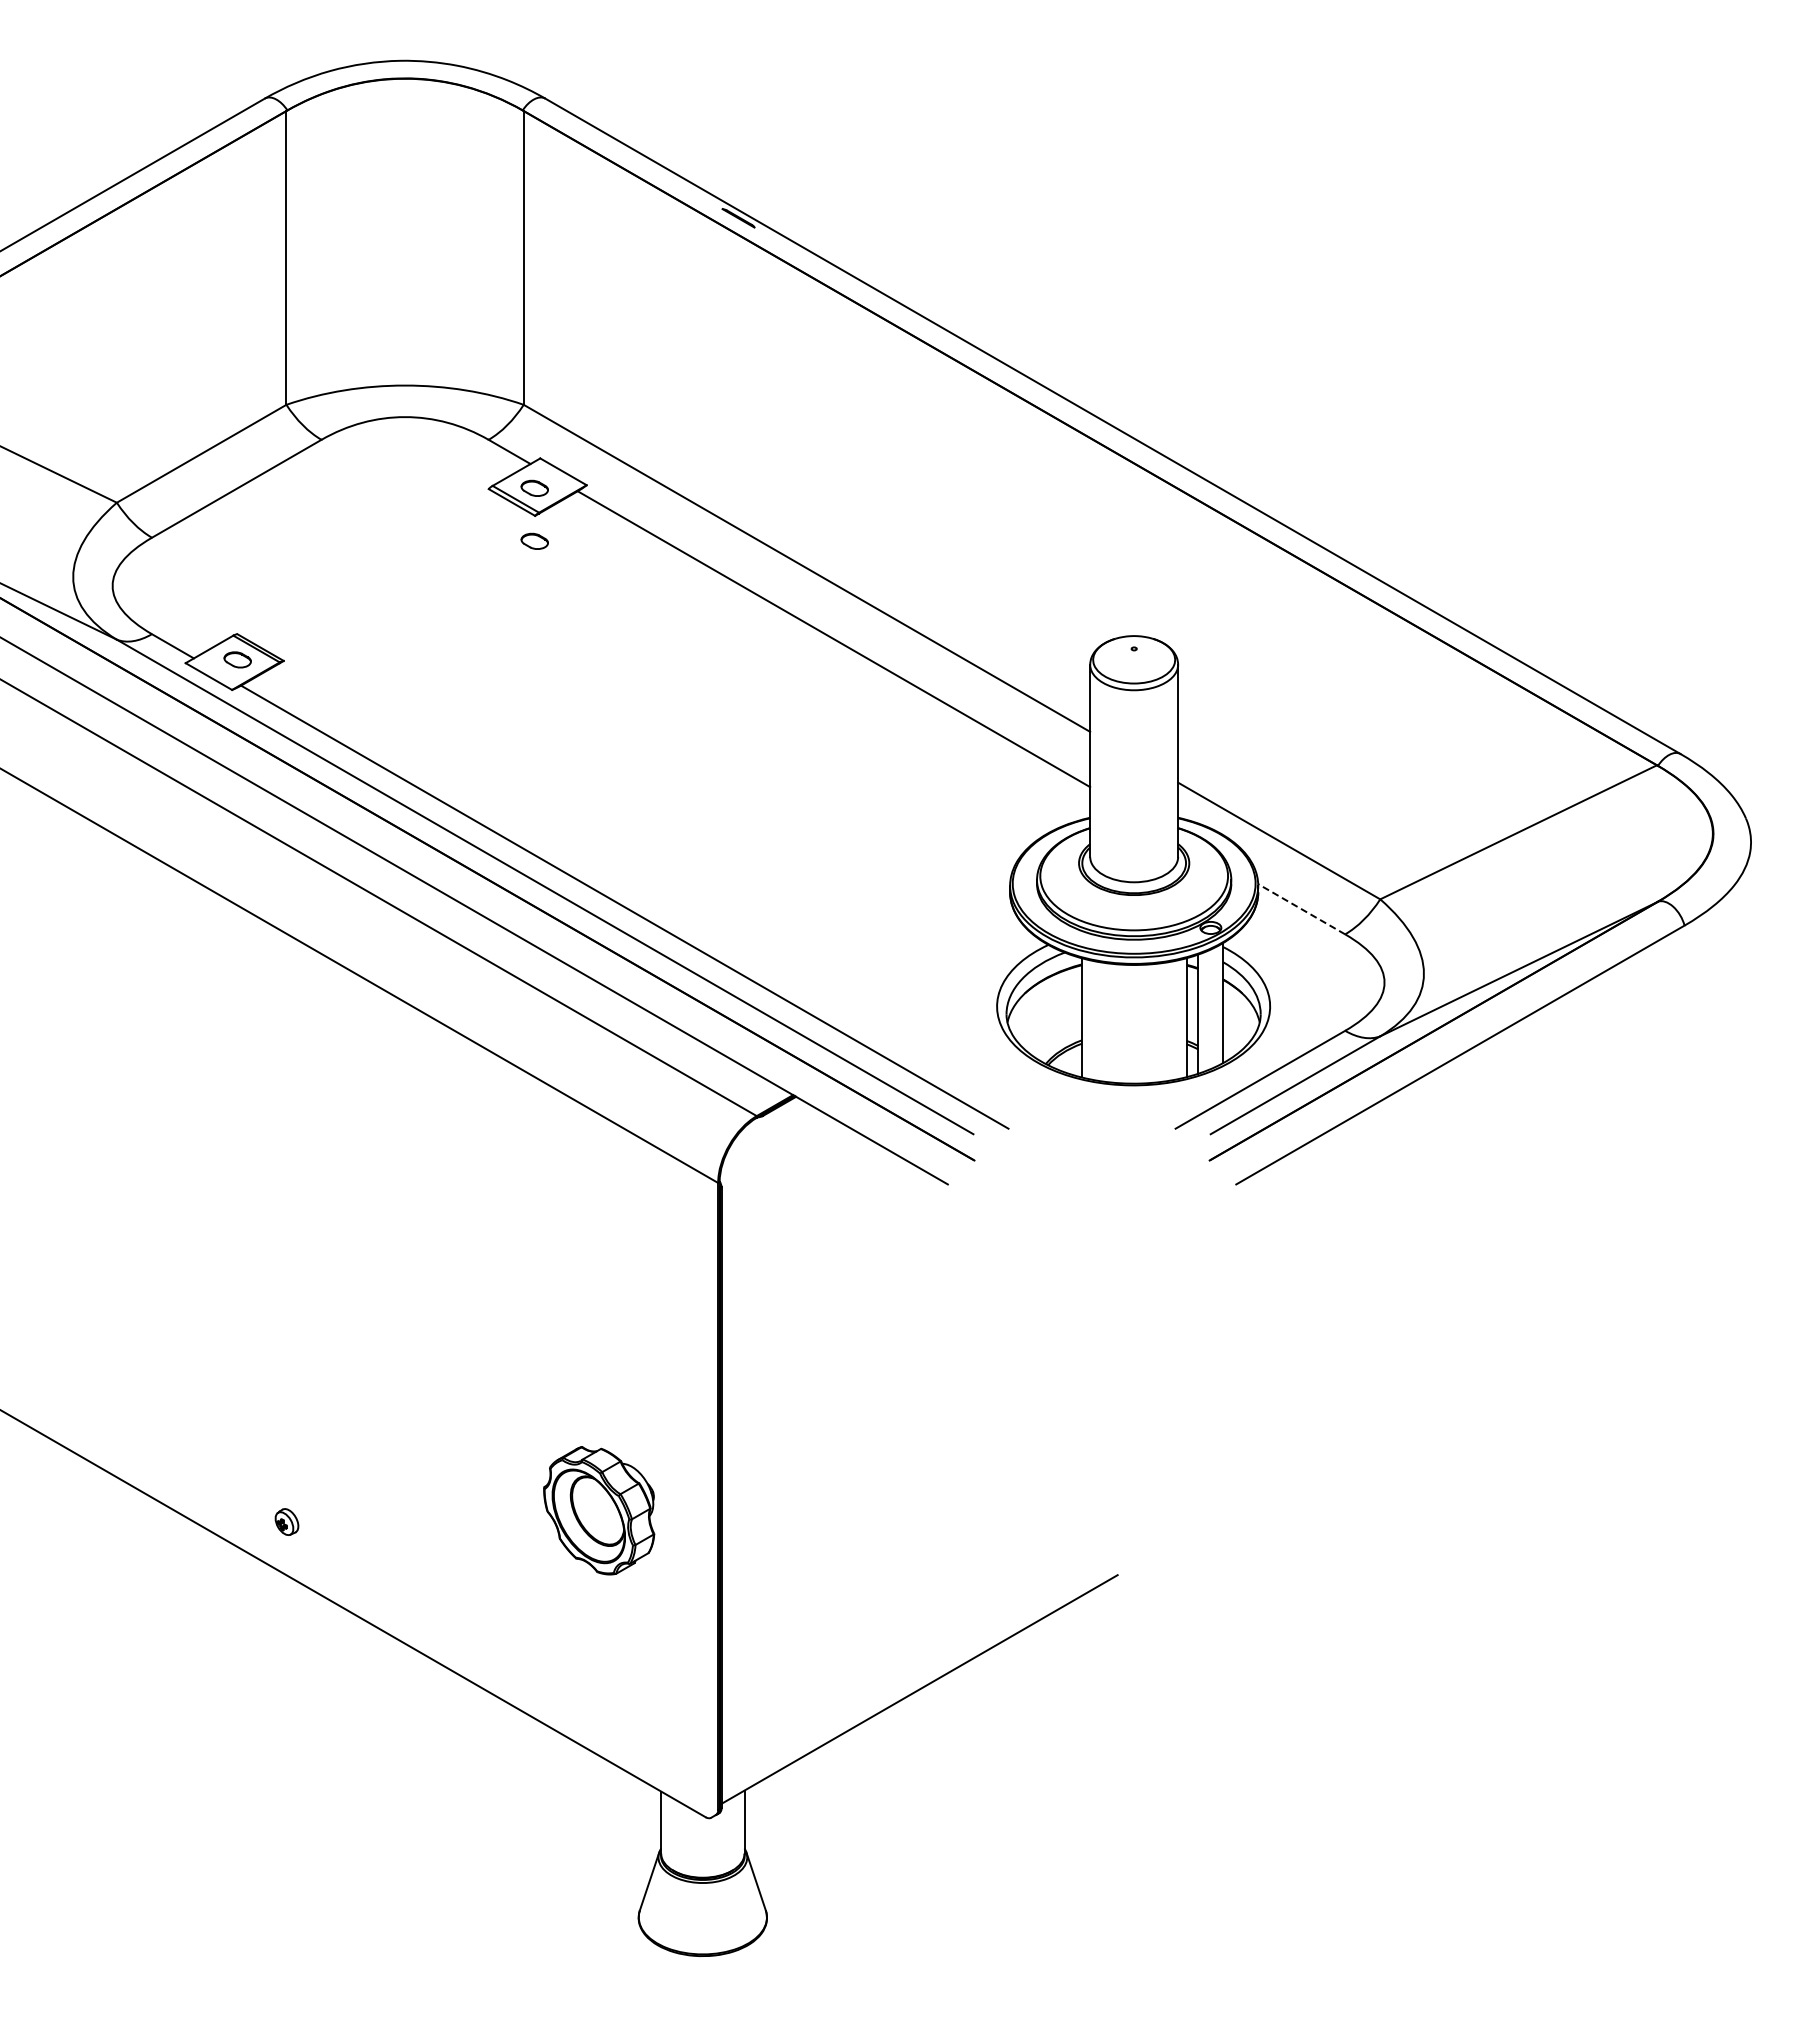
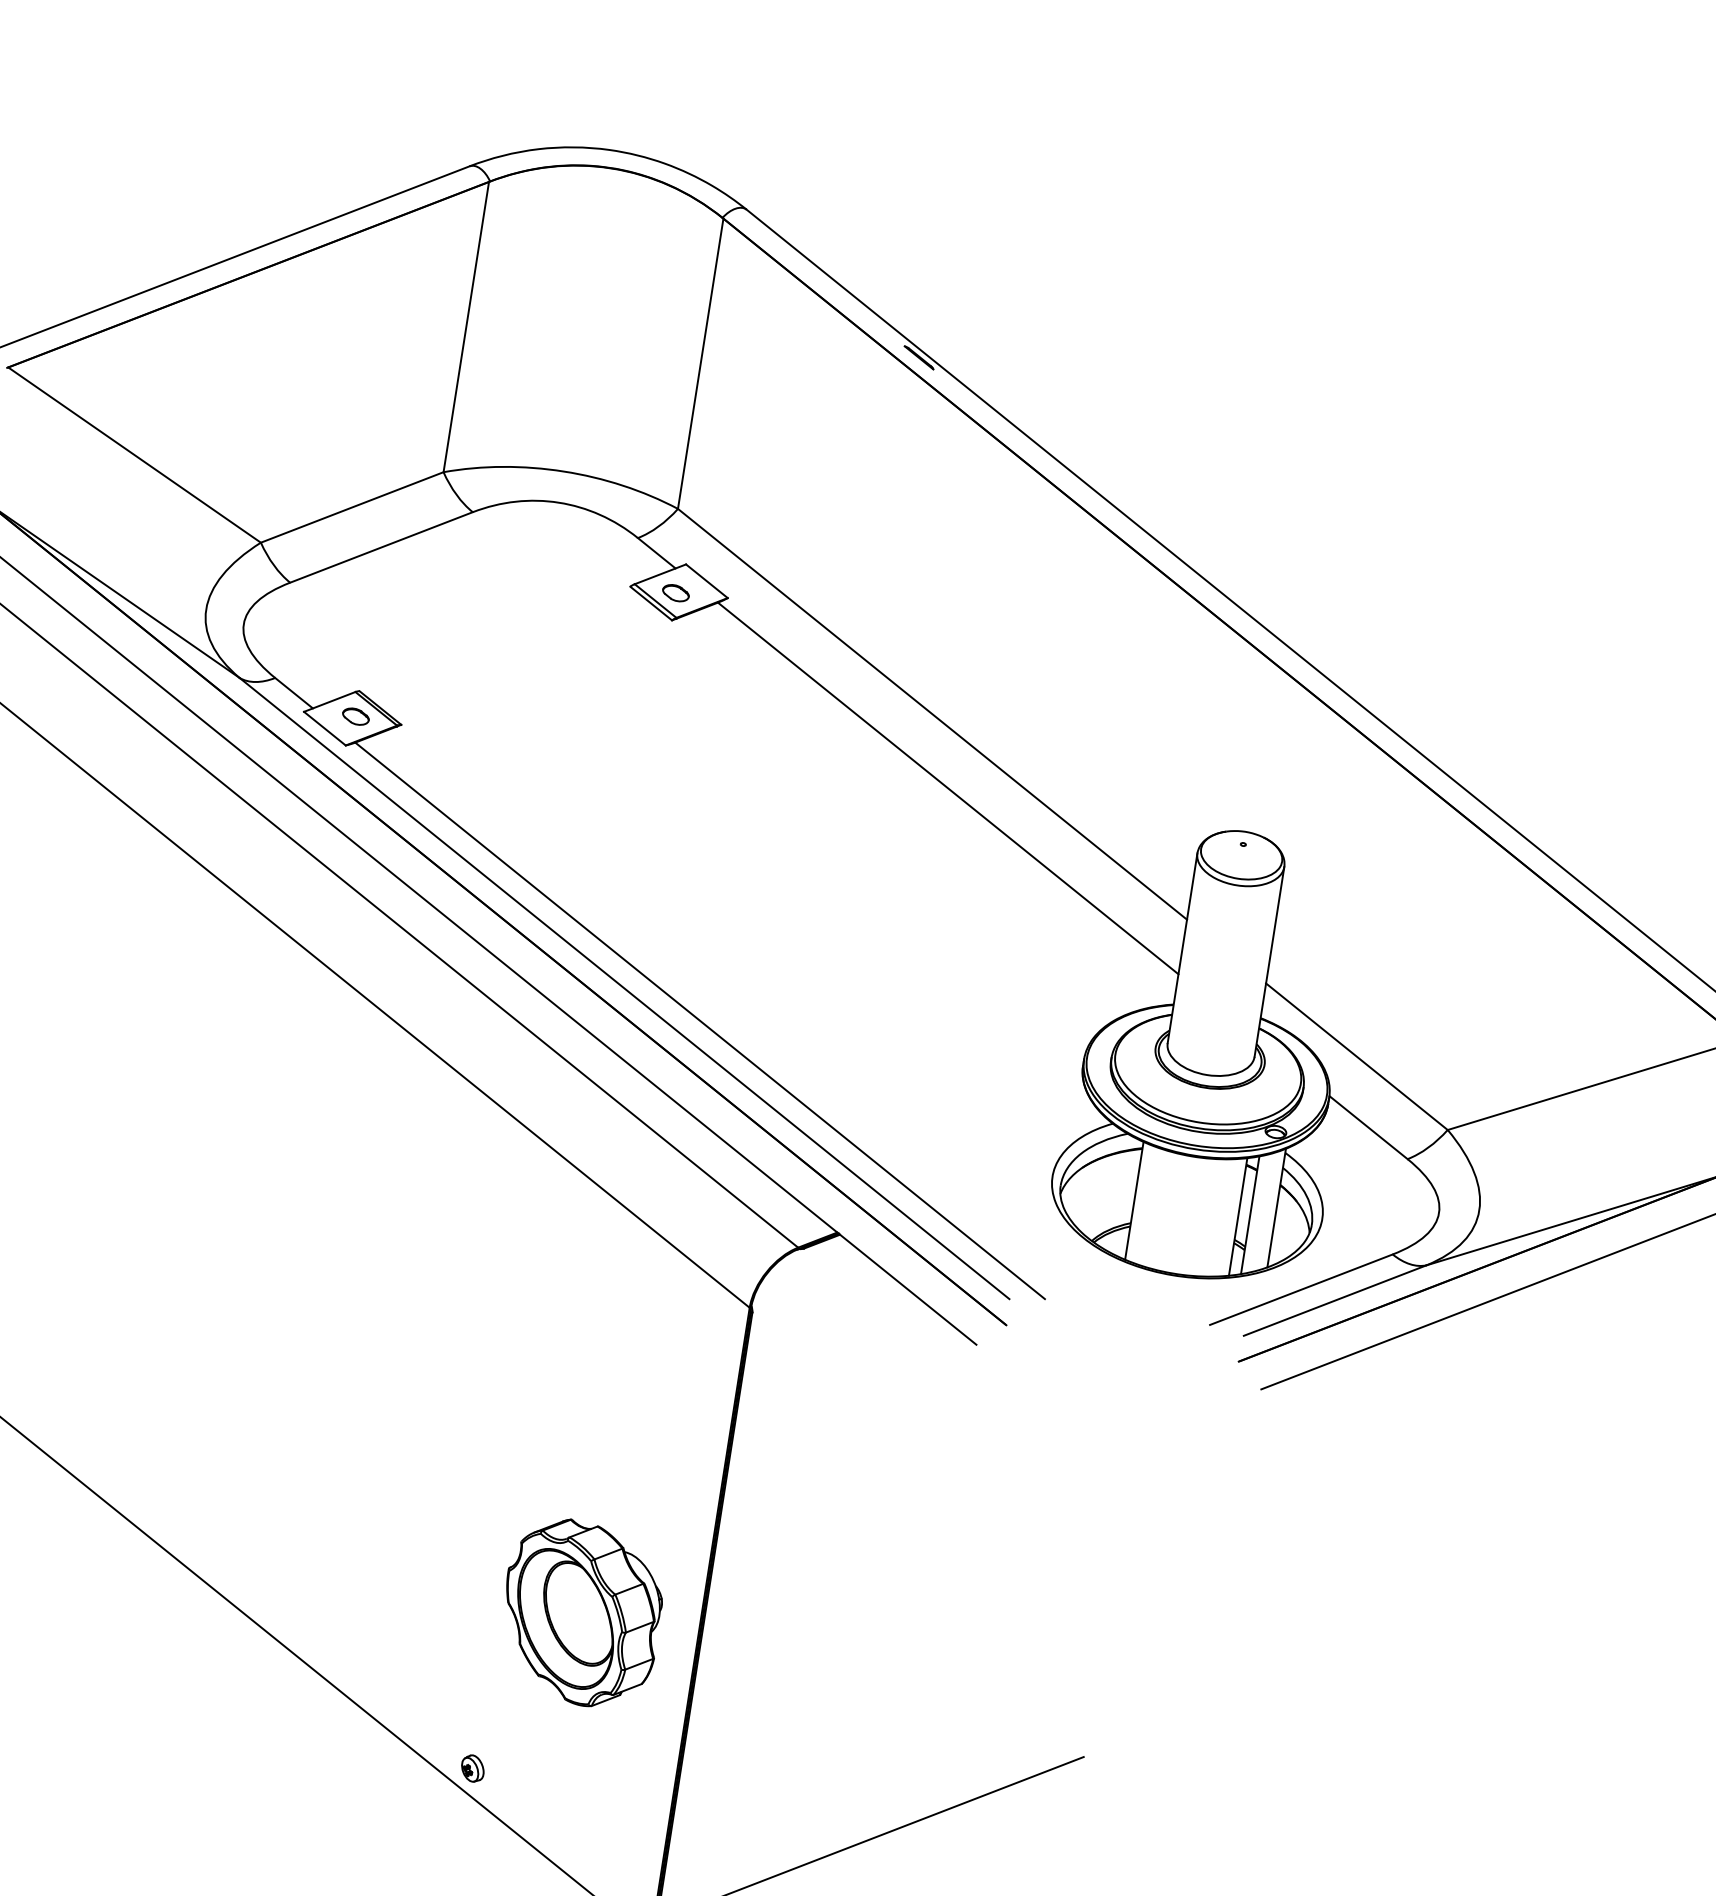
part: (534, 540) -> (667, 644), removed
line: (1301, 909) -> (1368, 1127), dashed -> solid
part: (598, 1510) -> (580, 1612), size x1.43
part: (286, 1521) -> (472, 1767), moved

